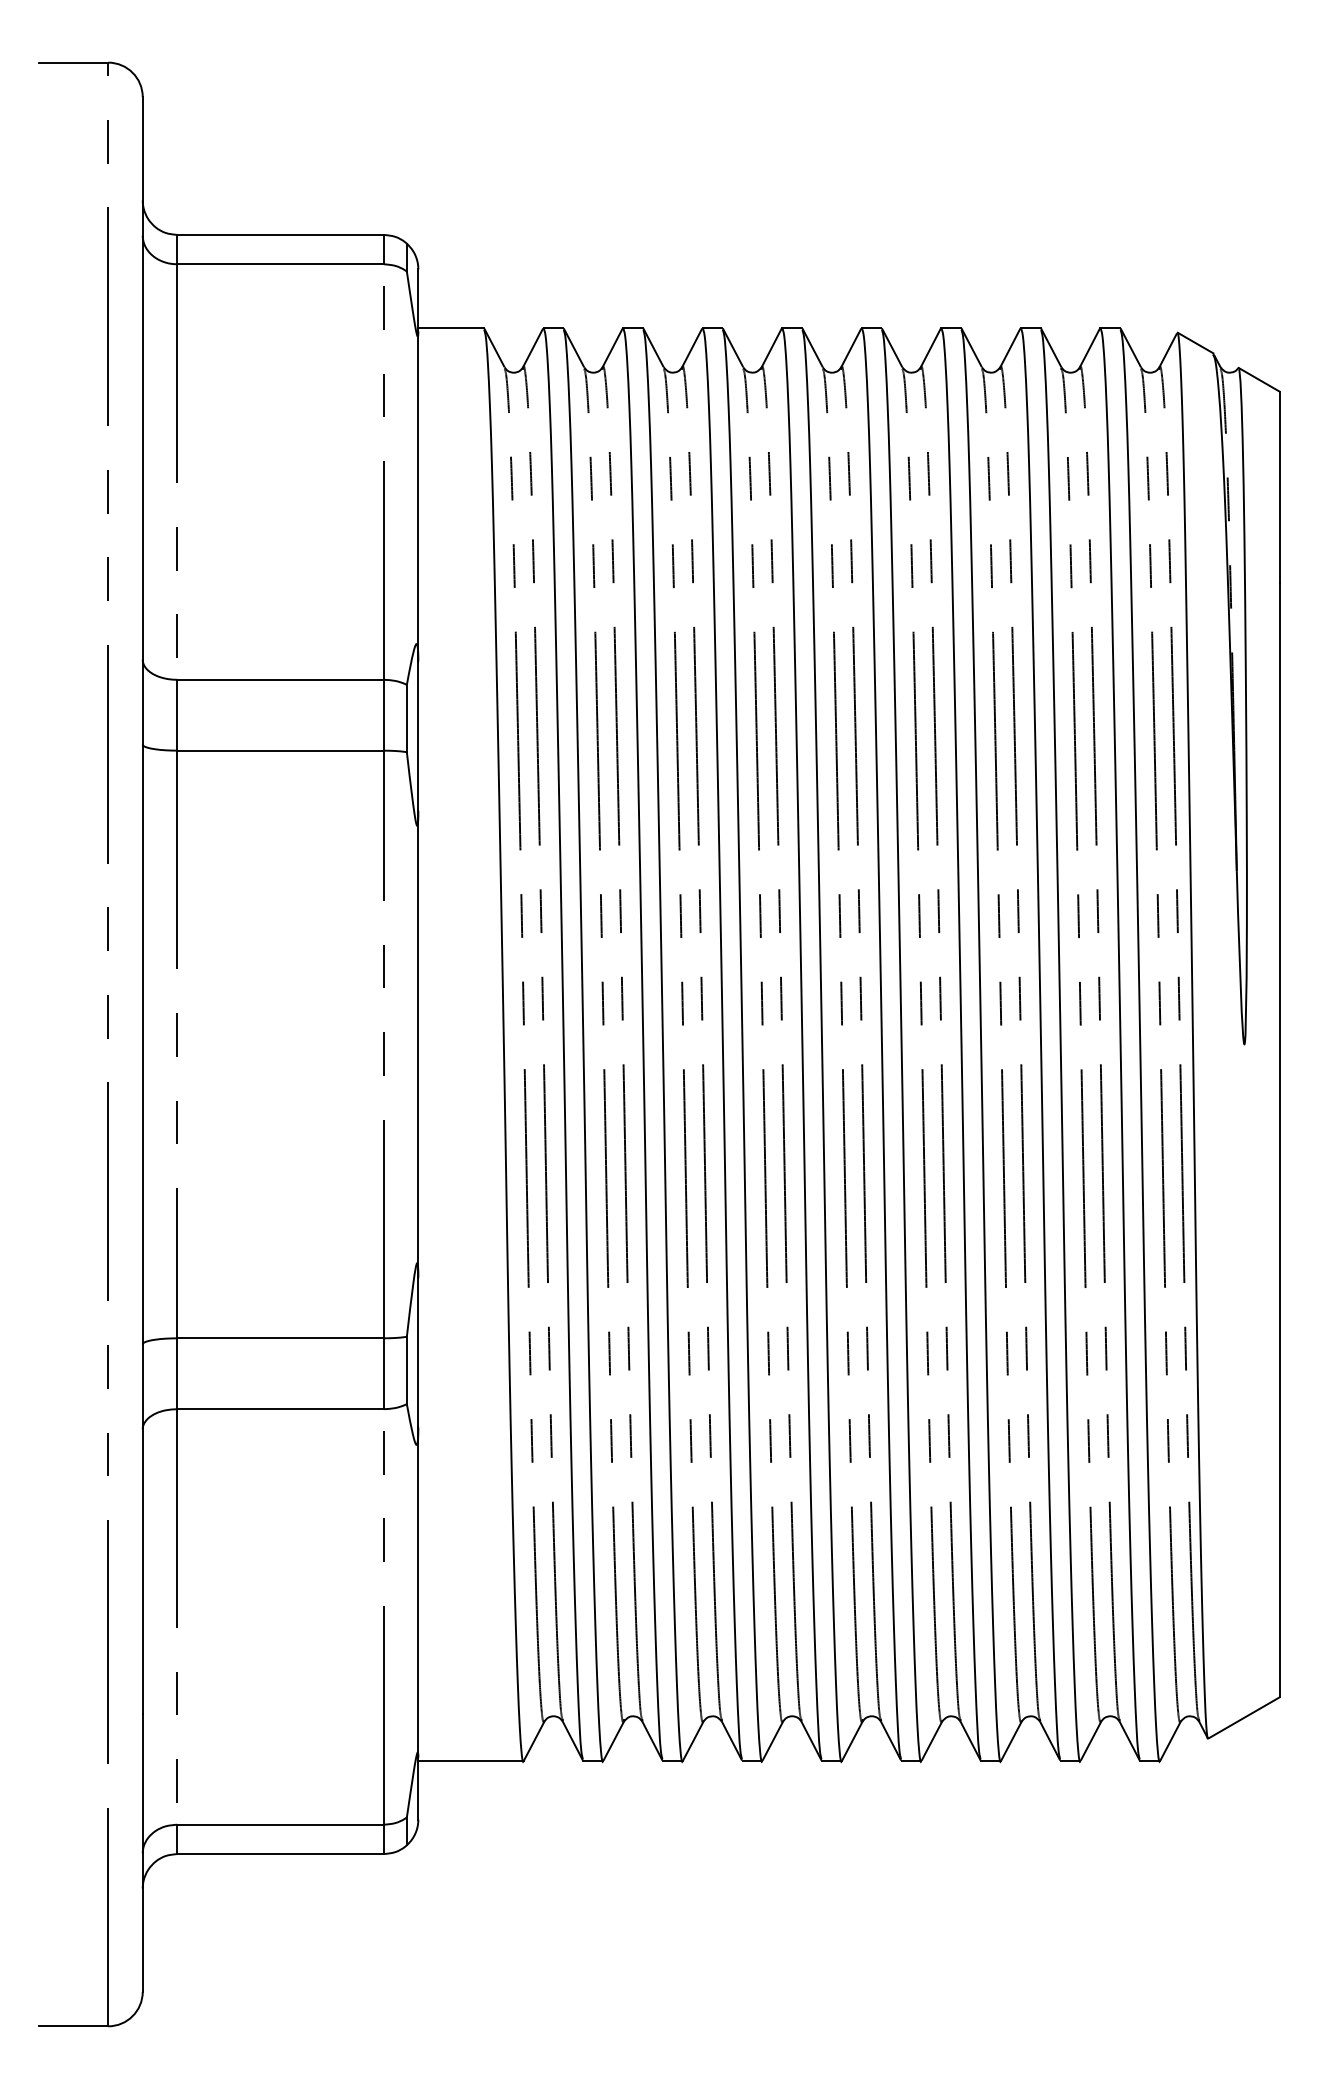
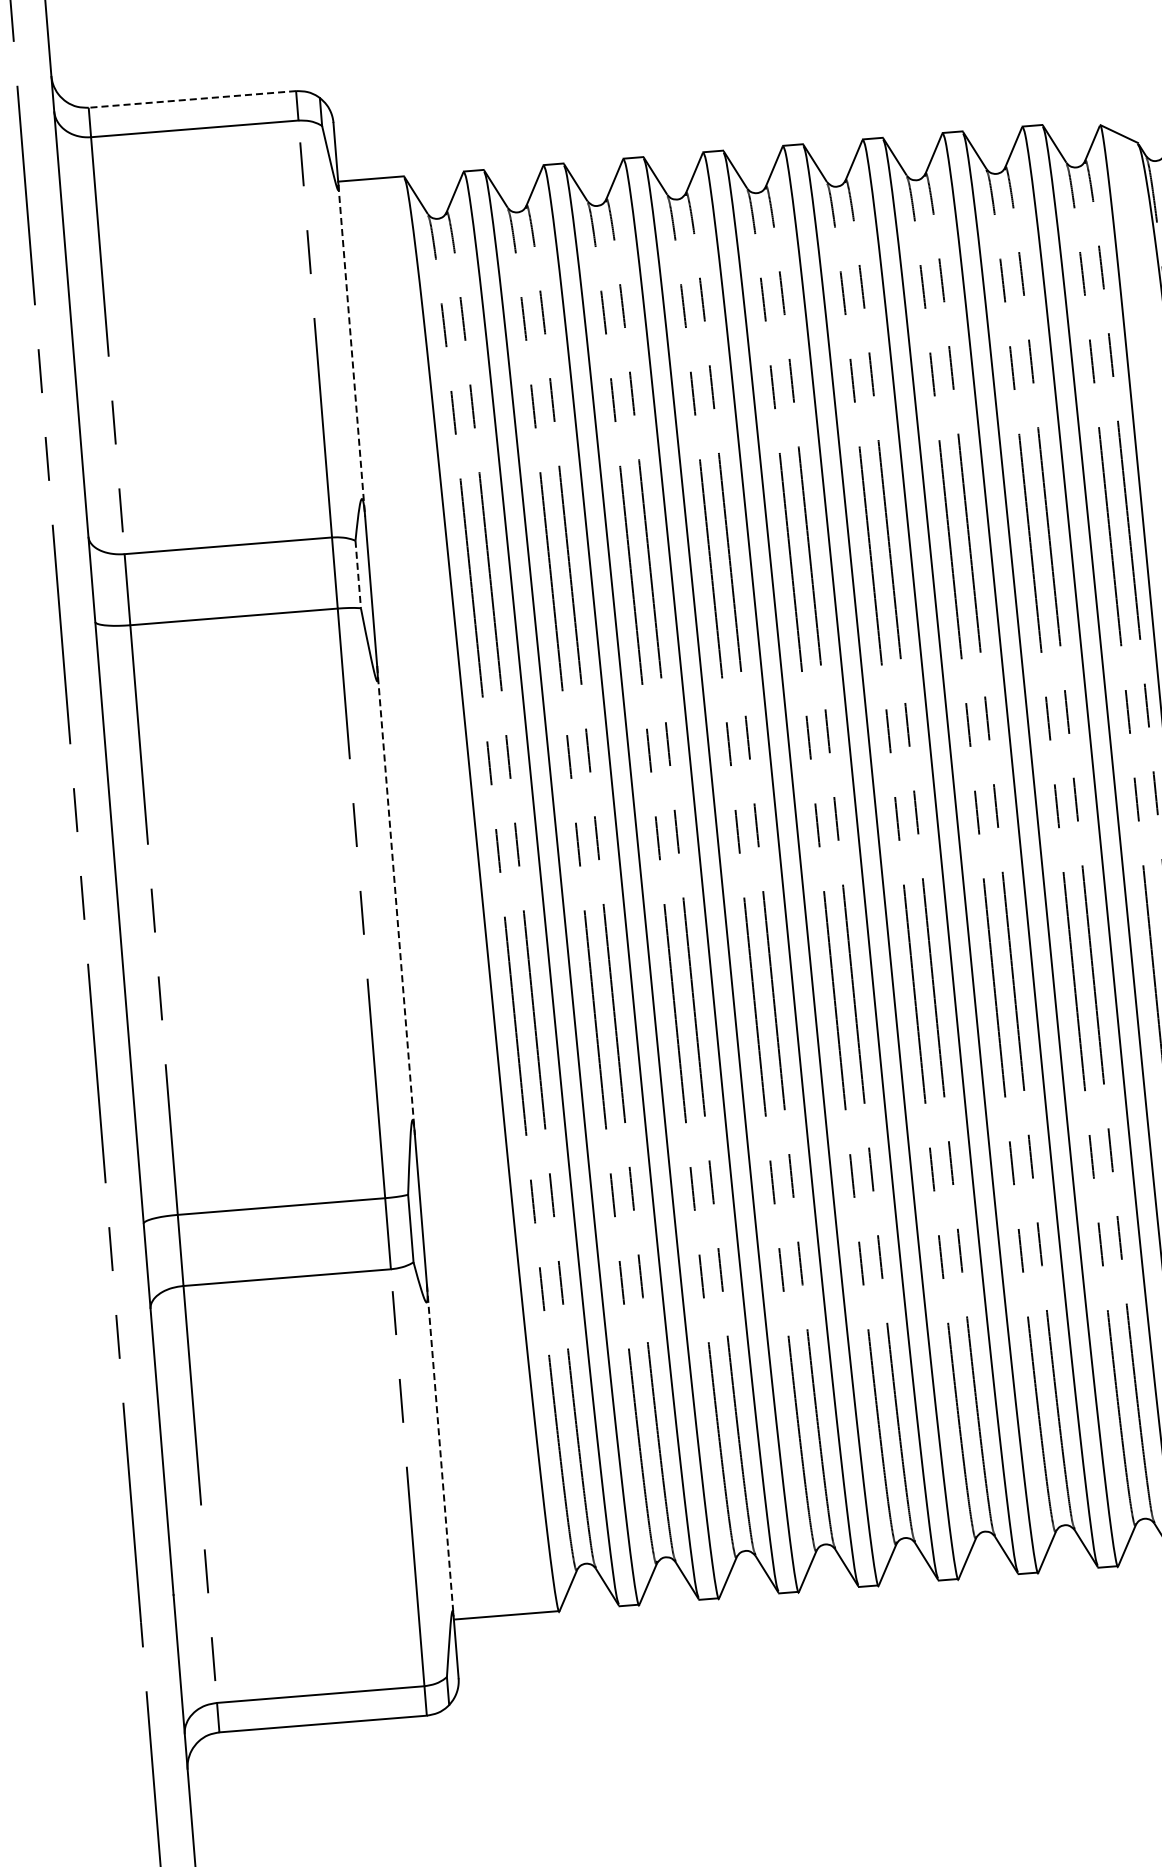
line: (280, 234) -> (192, 99), solid -> dashed
line: (418, 496) -> (351, 350), solid -> dashed
line: (406, 718) -> (357, 574), solid -> dashed
line: (418, 1044) -> (396, 900), solid -> dashed
line: (418, 1593) -> (440, 1451), solid -> dashed

